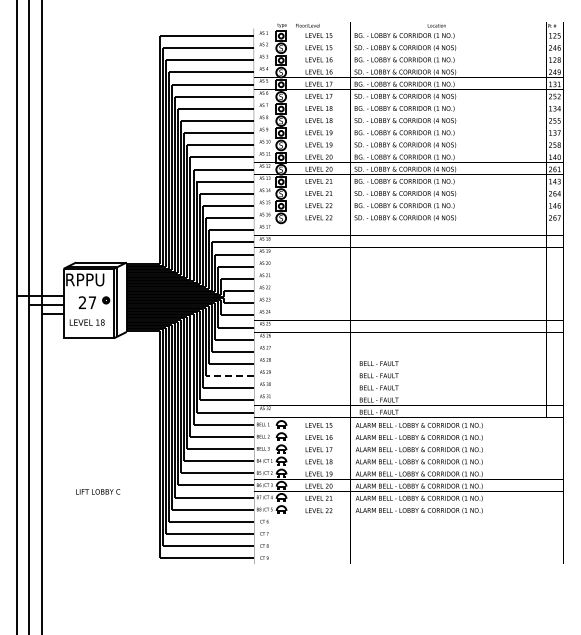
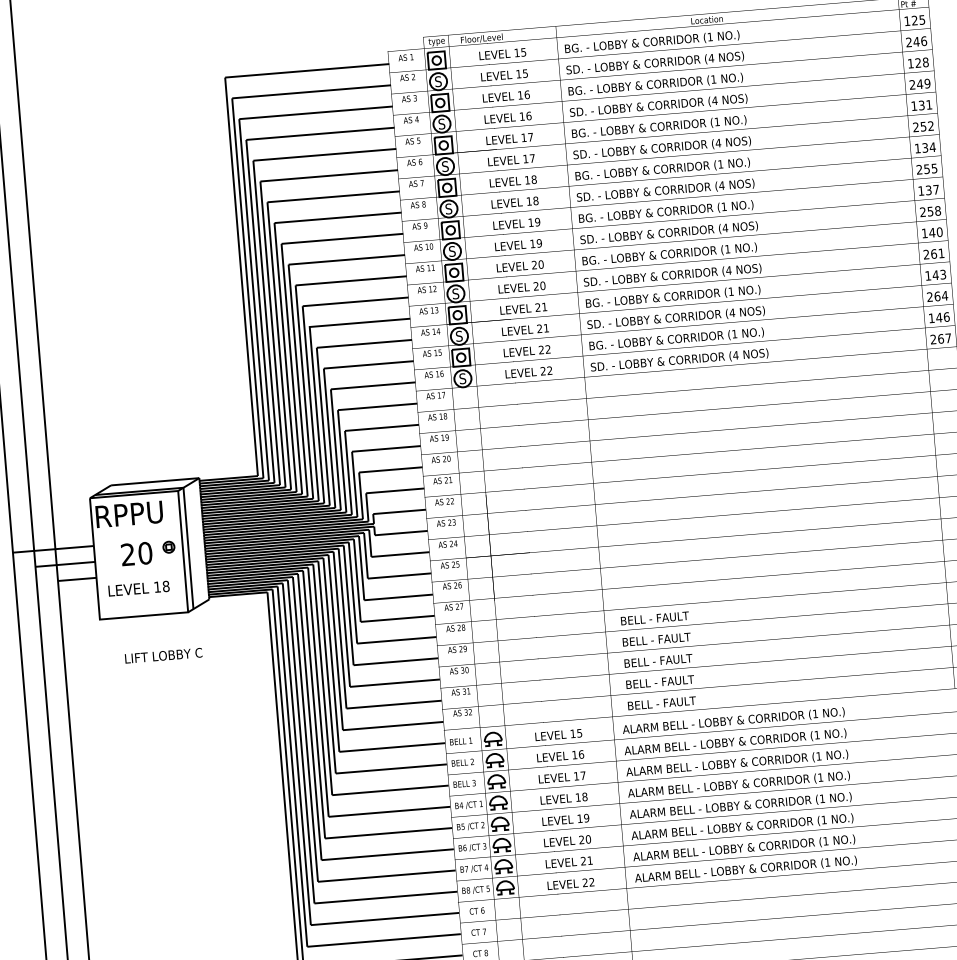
text: (92, 302) -> (145, 552), 27 -> 20
line: (229, 376) -> (395, 662), dashed -> solid
text: (97, 491) -> (162, 655), moved

